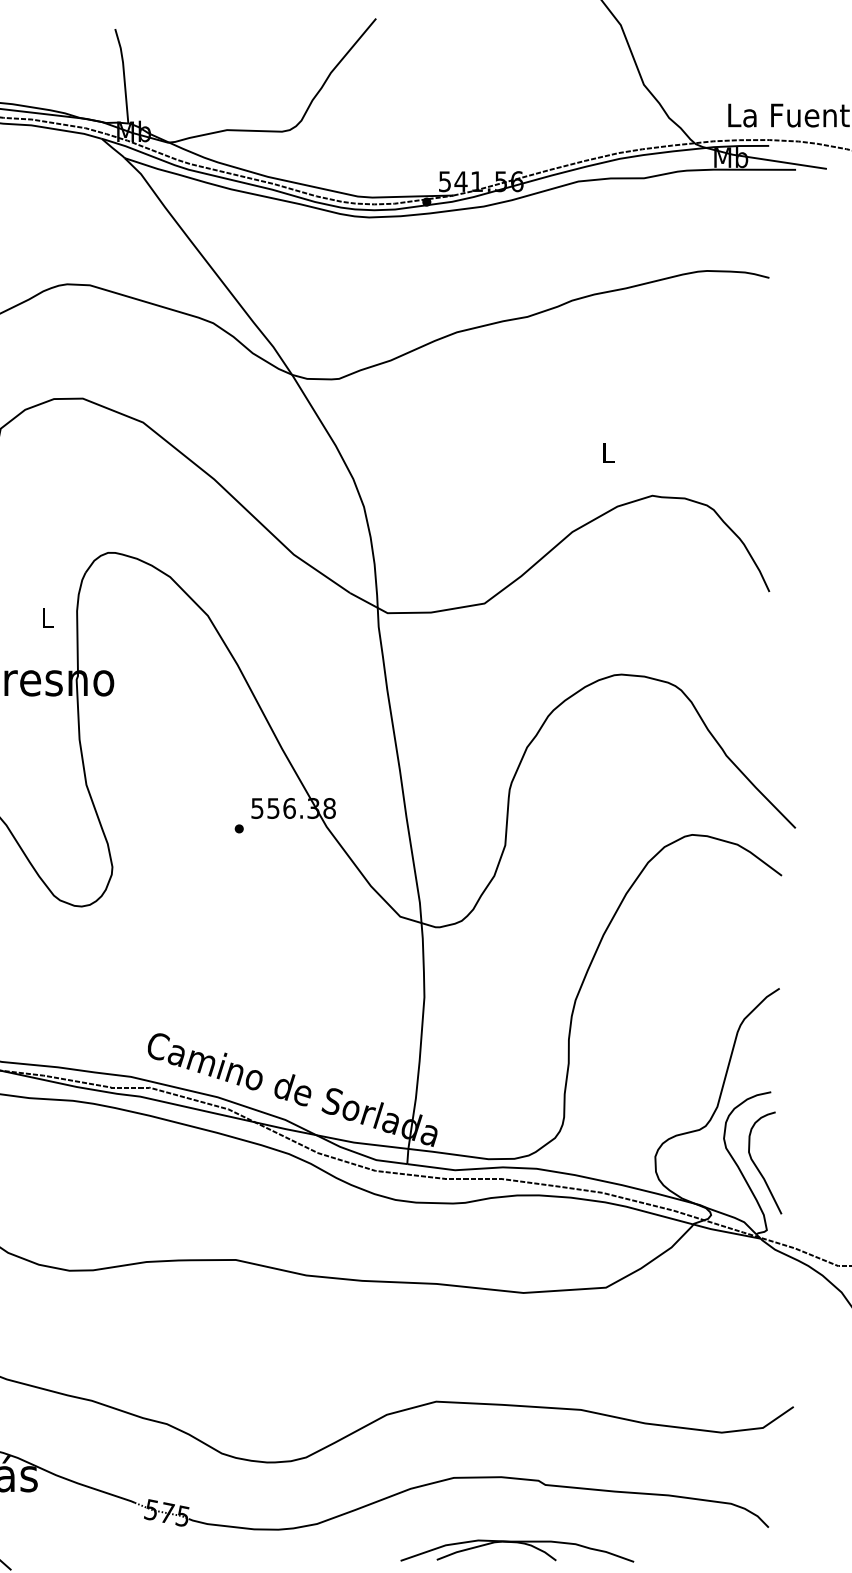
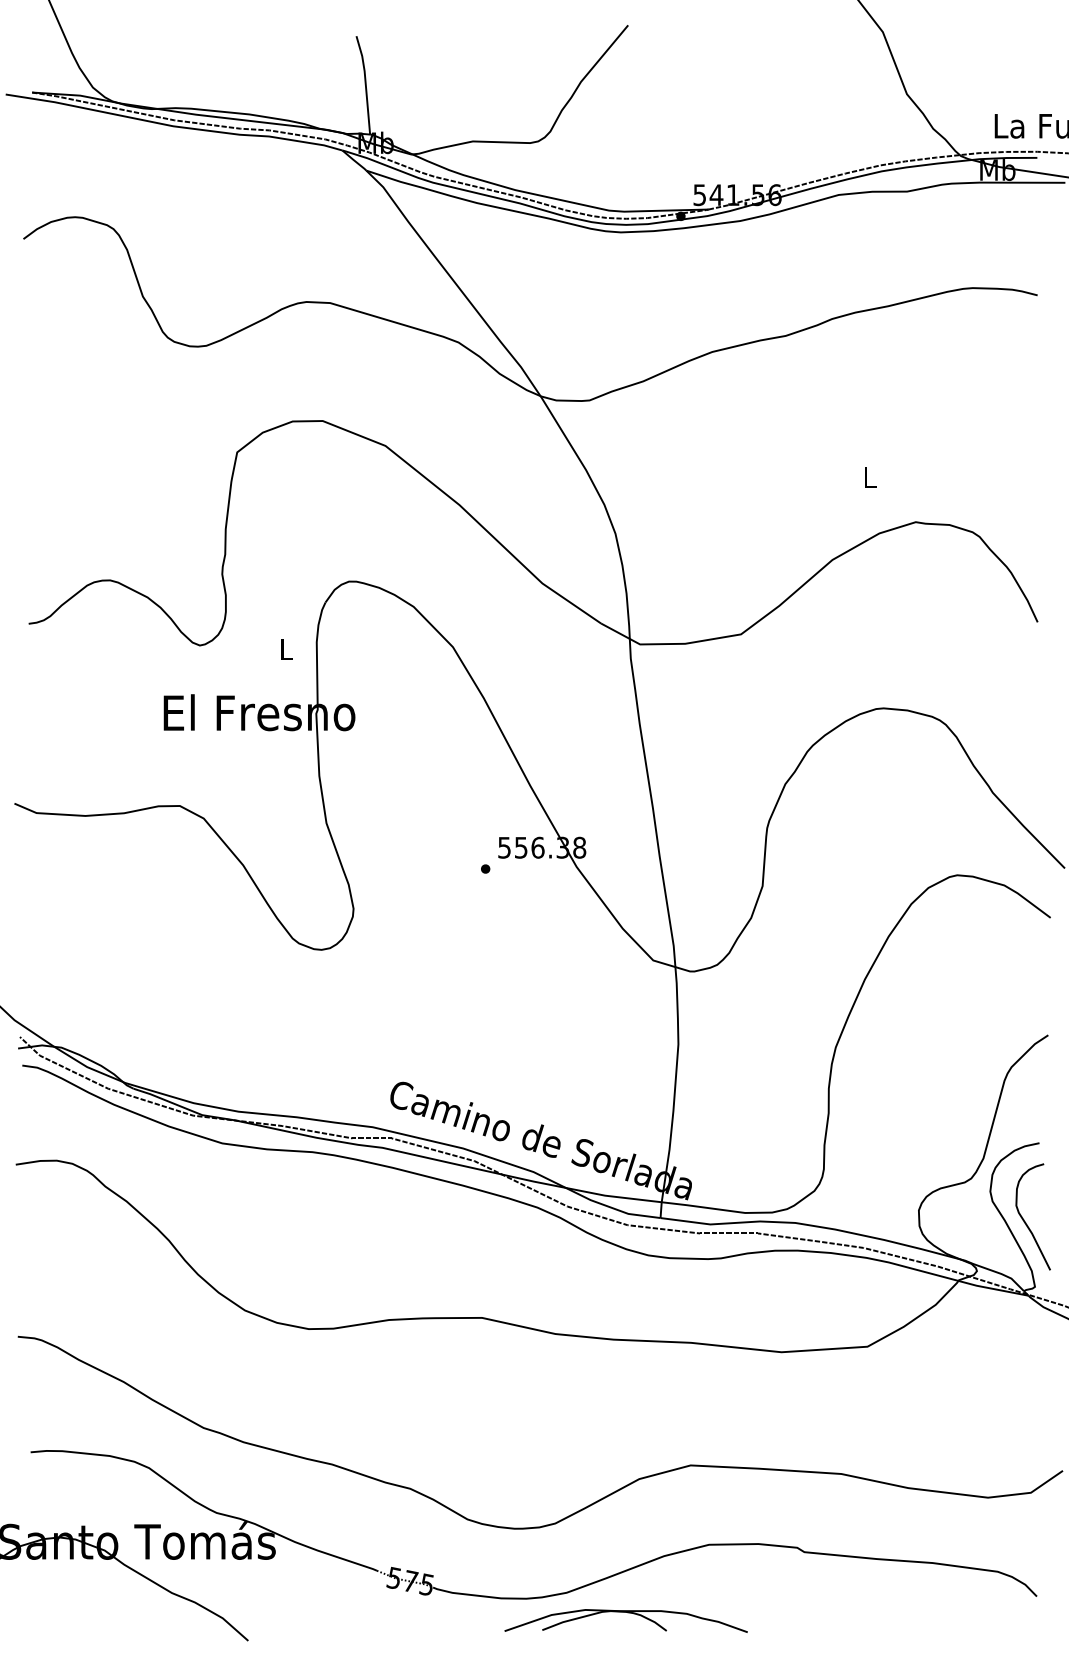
part: (518, 1543) -> (627, 1613), moved

